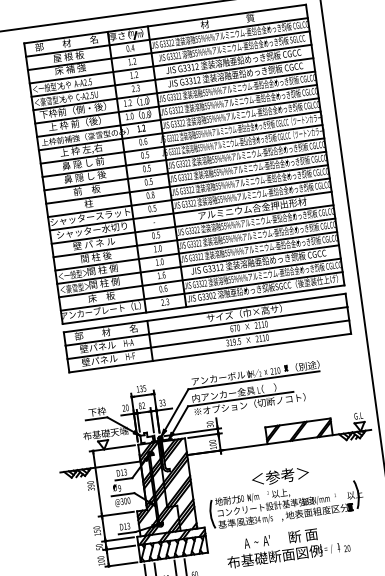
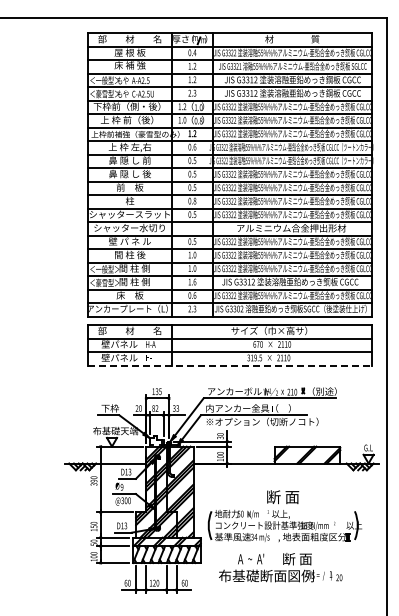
line: (210, 352) -> (230, 365), solid -> dashed
text: (280, 476) -> (282, 497), ＜参考＞ -> 断 面

